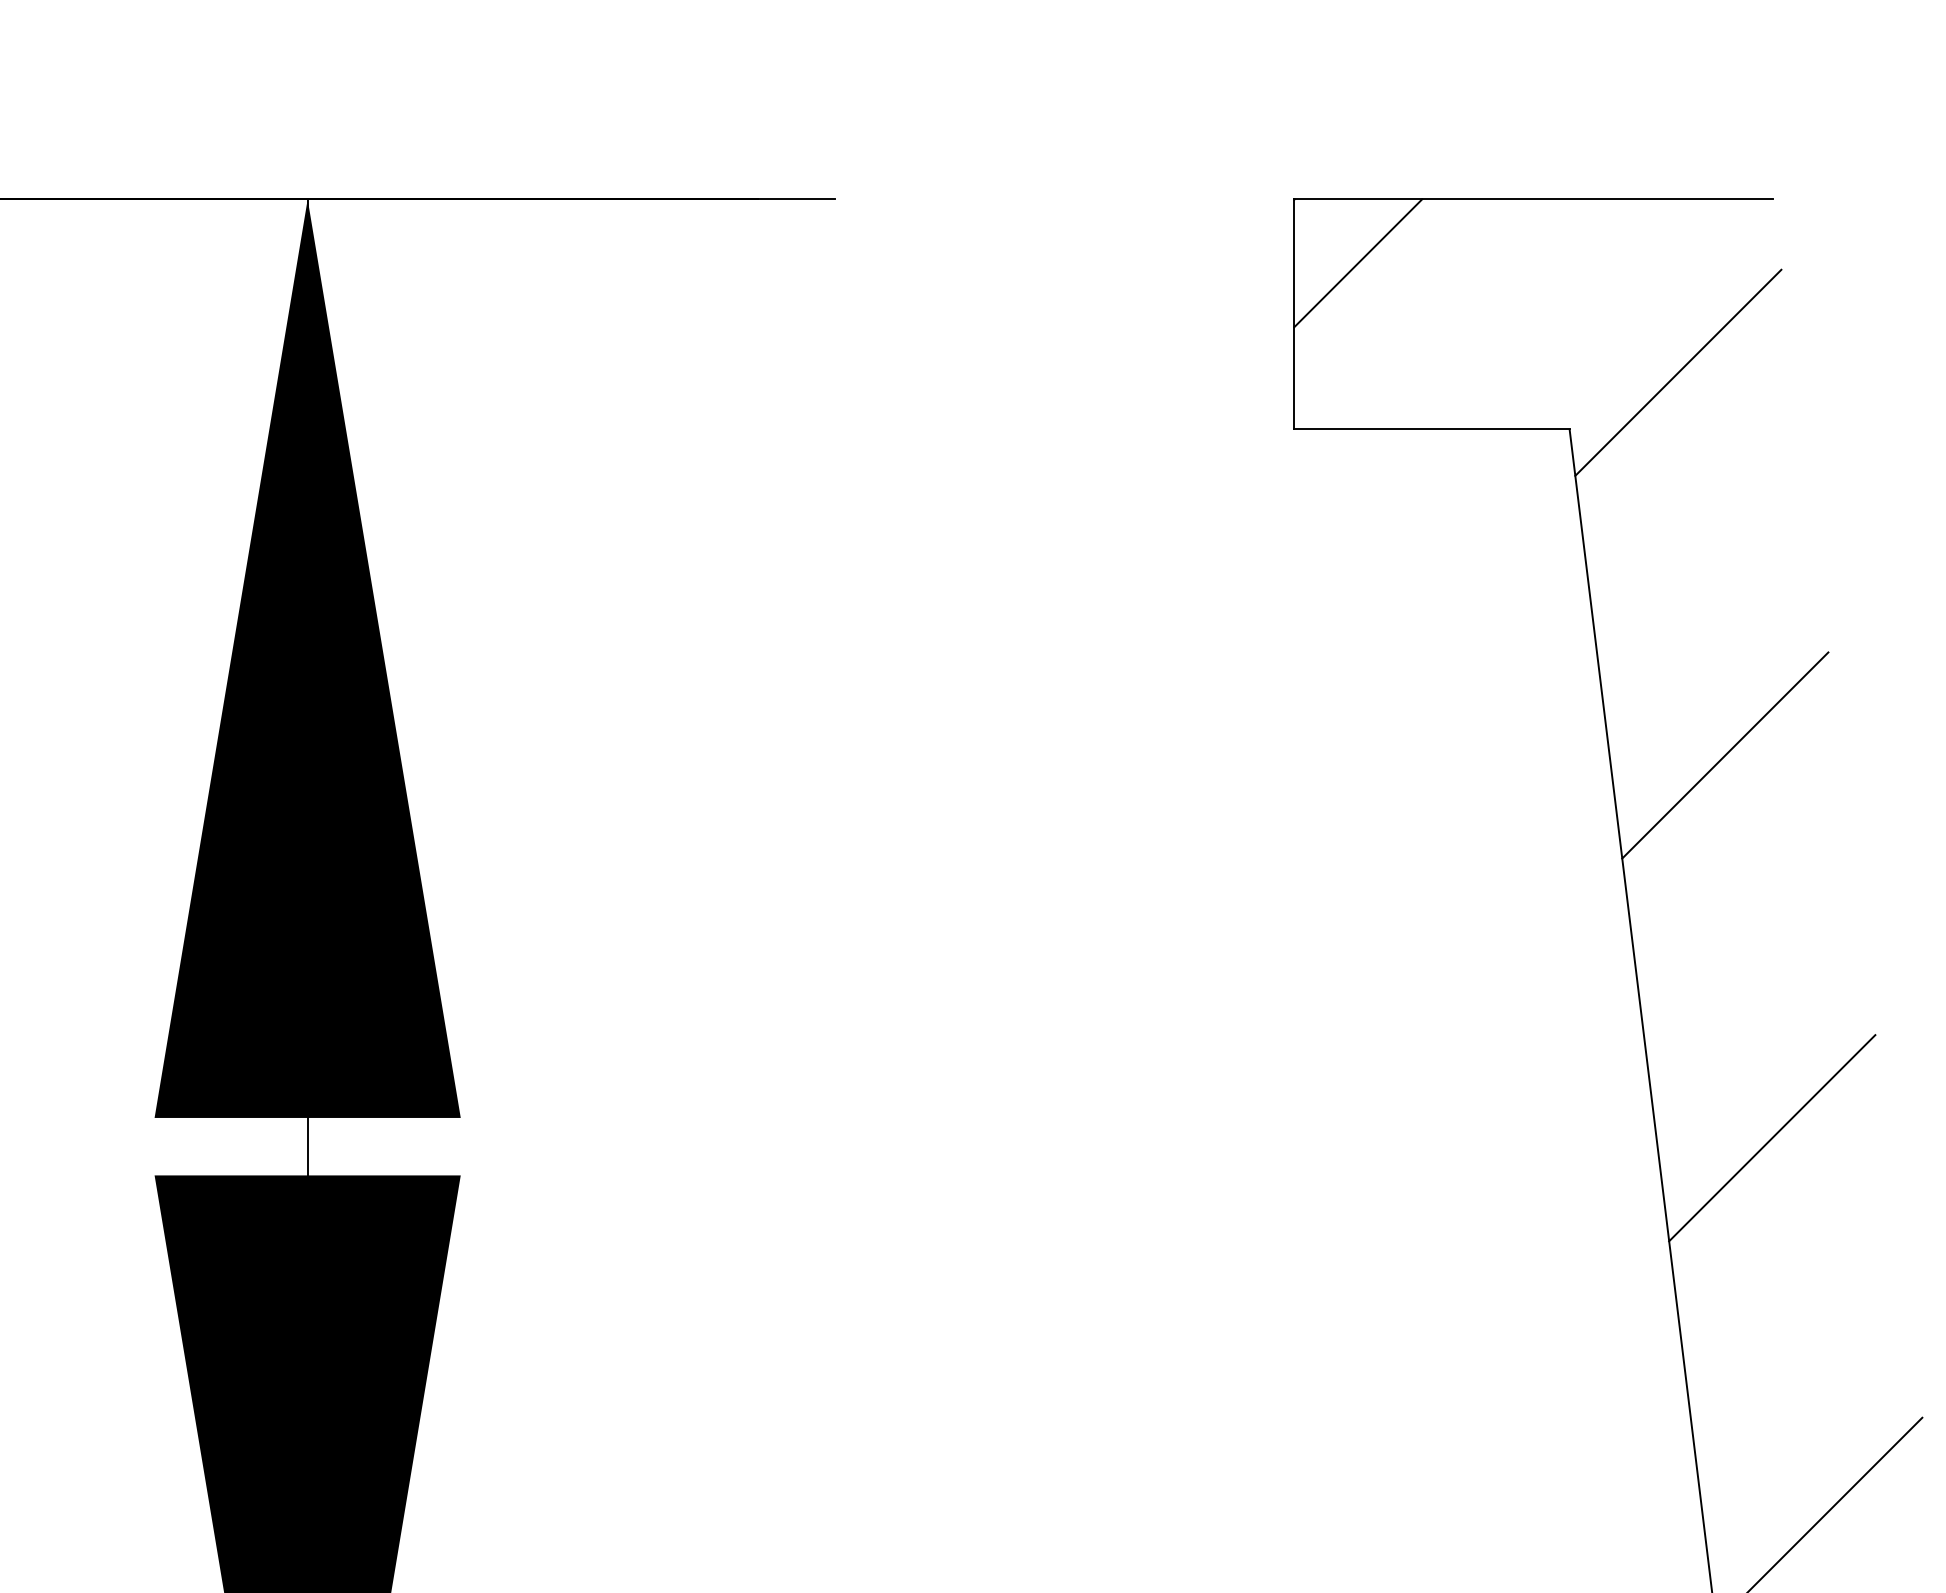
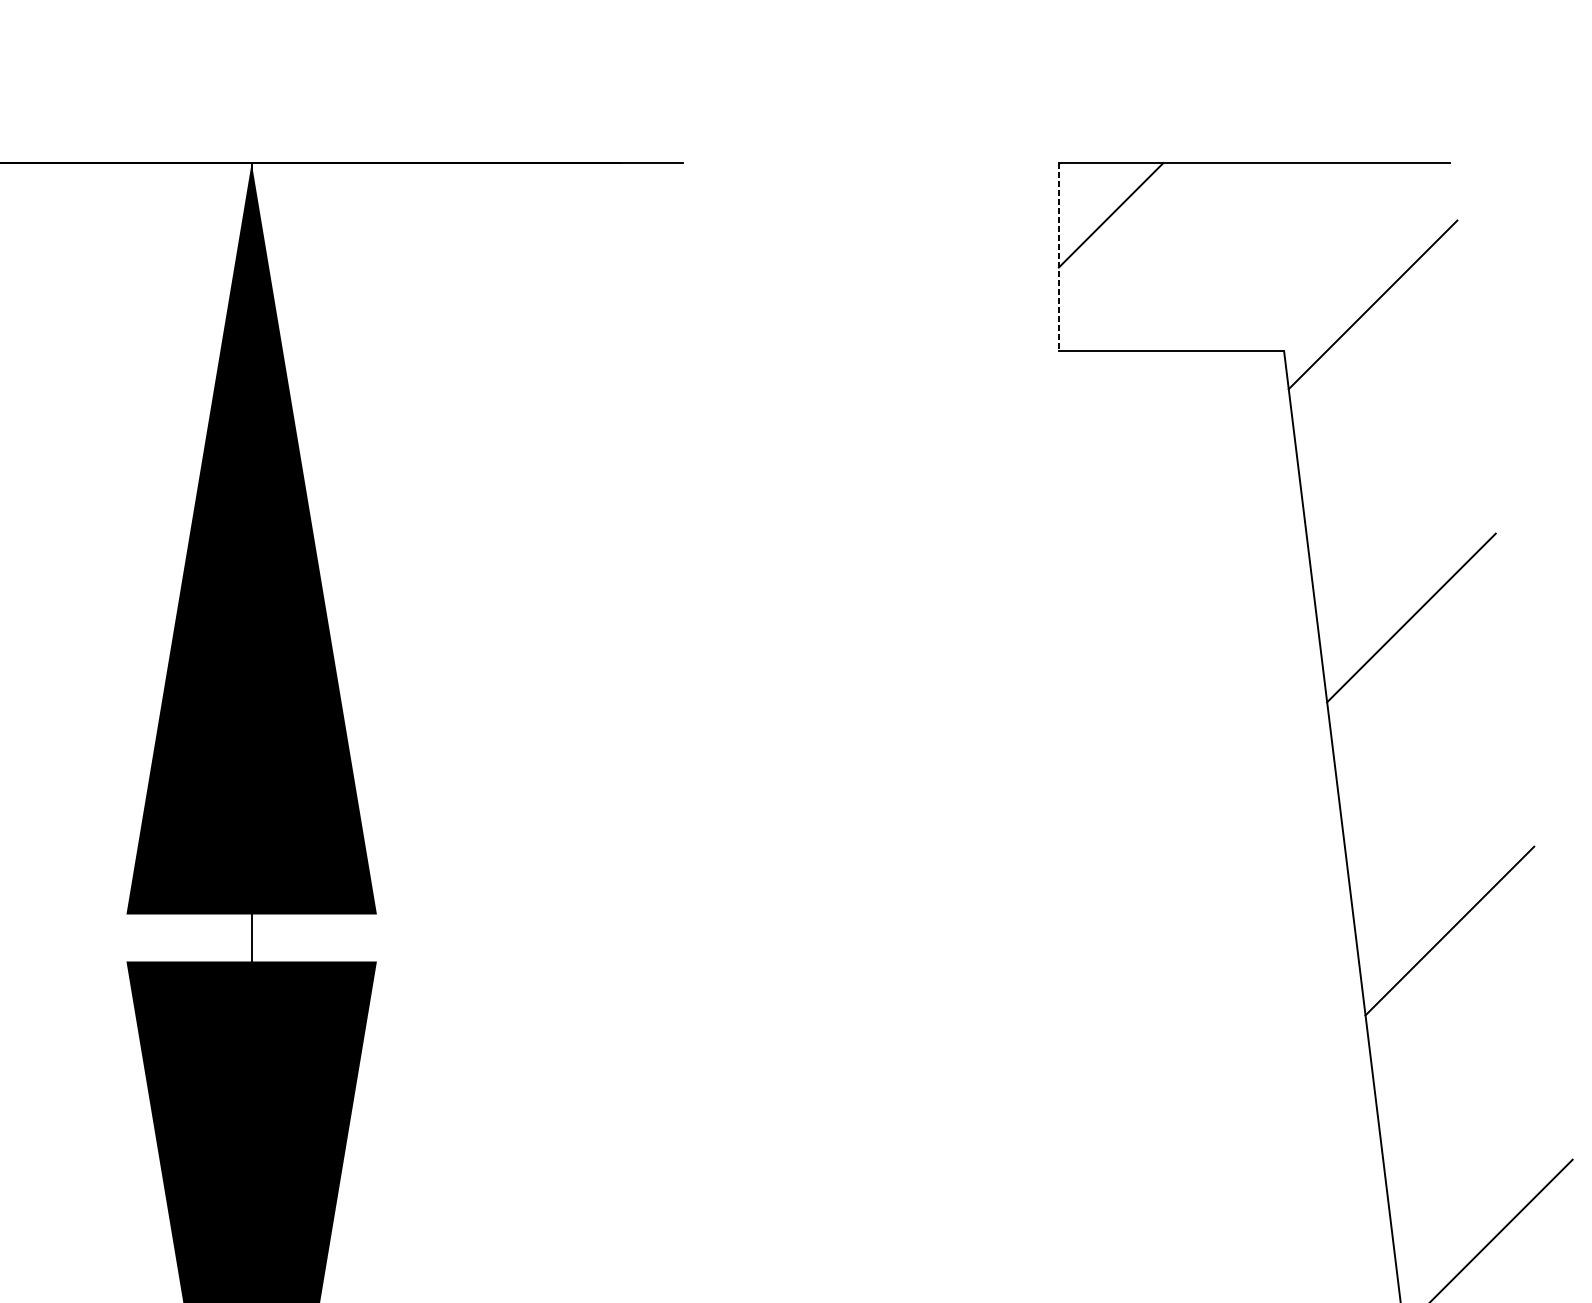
line: (1294, 314) -> (1059, 257), solid -> dashed

